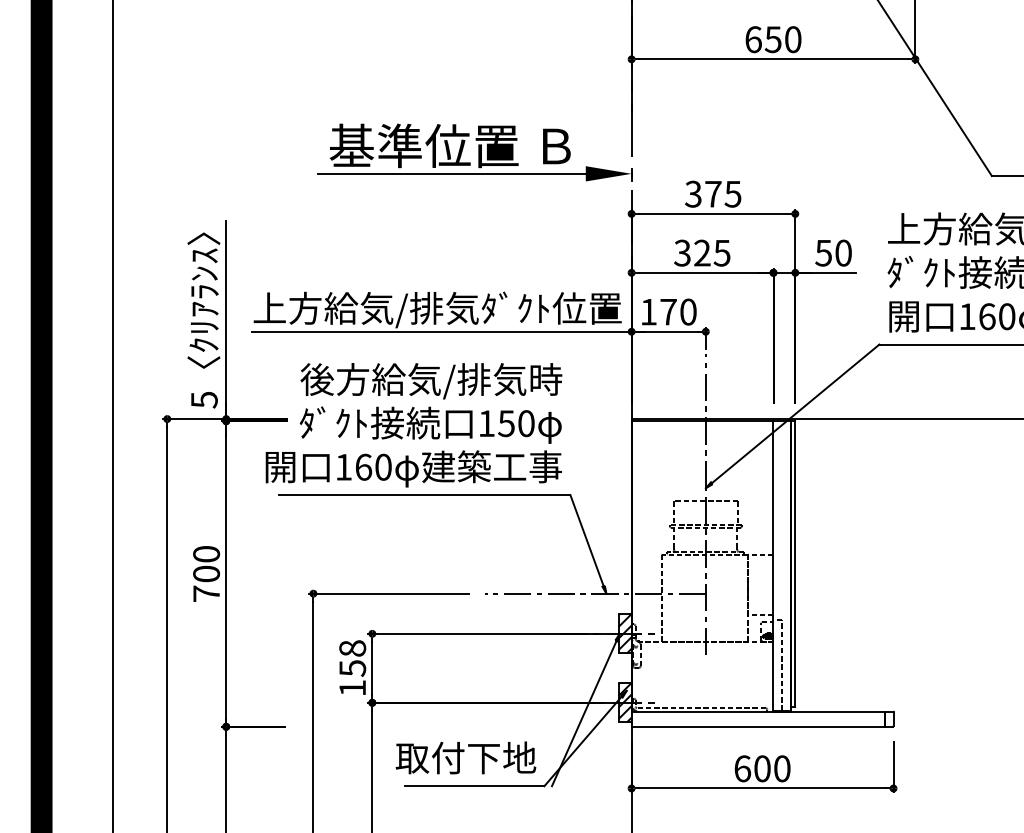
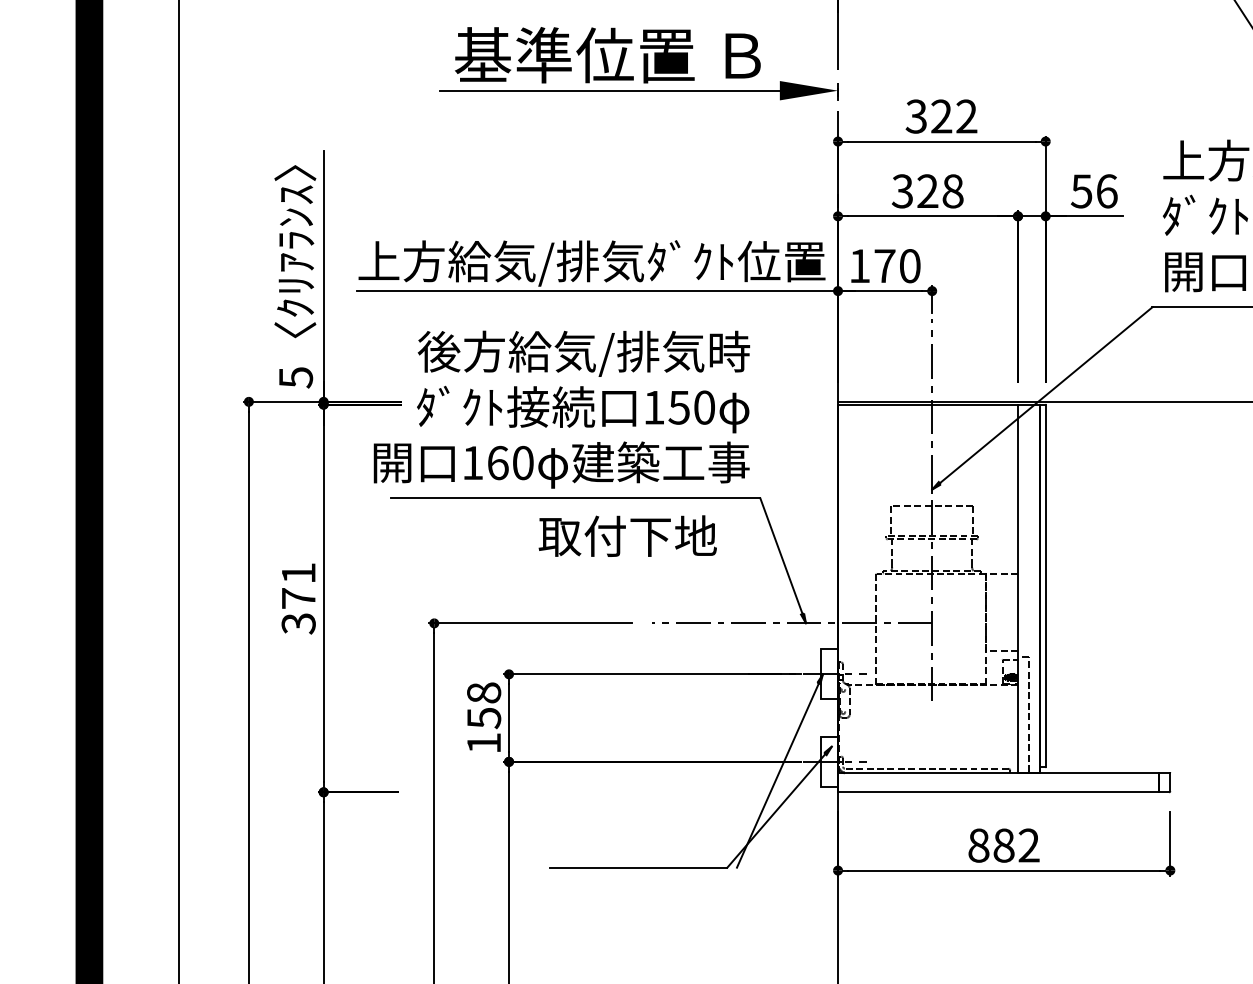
text: (723, 193) -> (954, 115), 375 -> 322
text: (721, 252) -> (952, 190), 325 -> 328
text: (843, 252) -> (1106, 190), 50 -> 56
text: (206, 574) -> (298, 599), 700 -> 371
hatch: (624, 633) -> (828, 673), removed
hatch: (624, 702) -> (828, 761), removed
text: (465, 757) -> (627, 535), moved
text: (762, 768) -> (1004, 845), 600 -> 882

